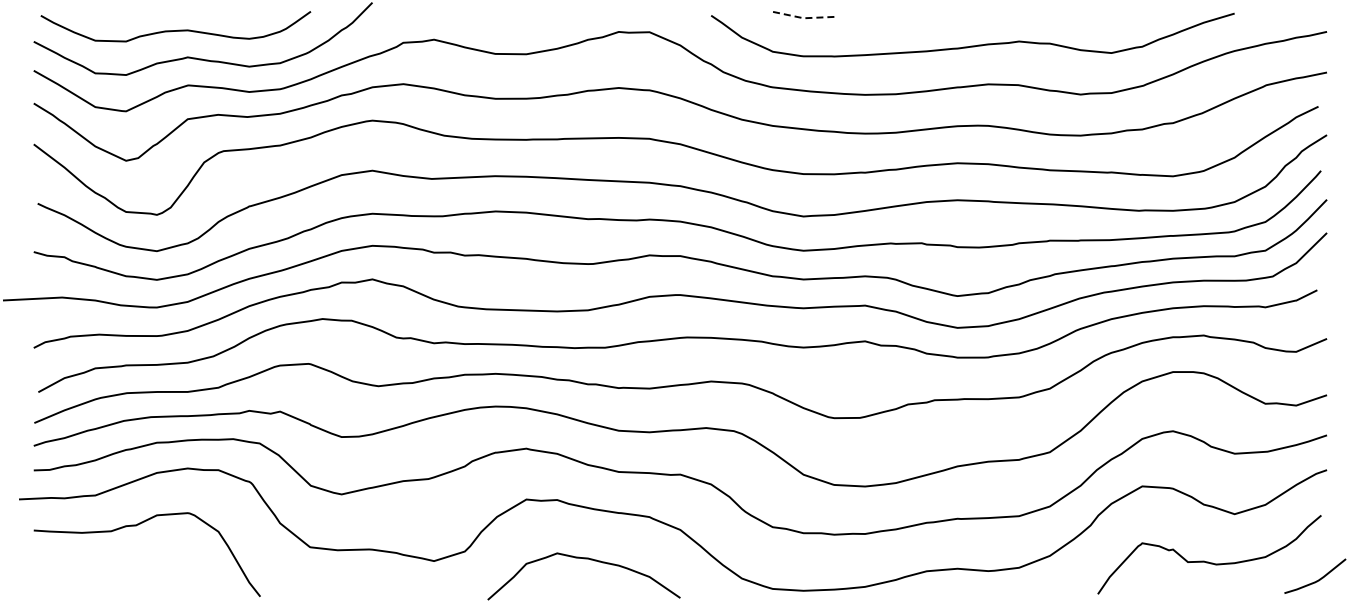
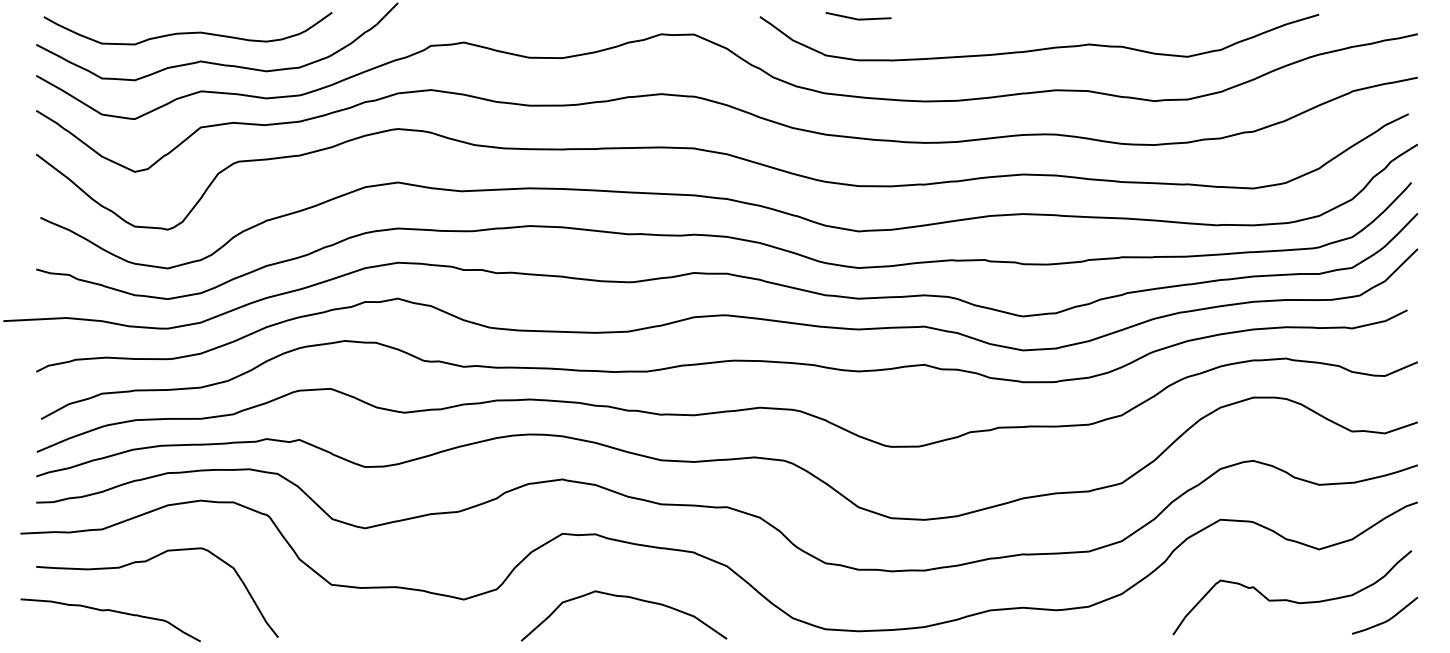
line: (803, 18) -> (858, 19), dashed -> solid
curve: (103, 572) -> (110, 611), added
curve: (1319, 578) -> (1389, 618), moved

